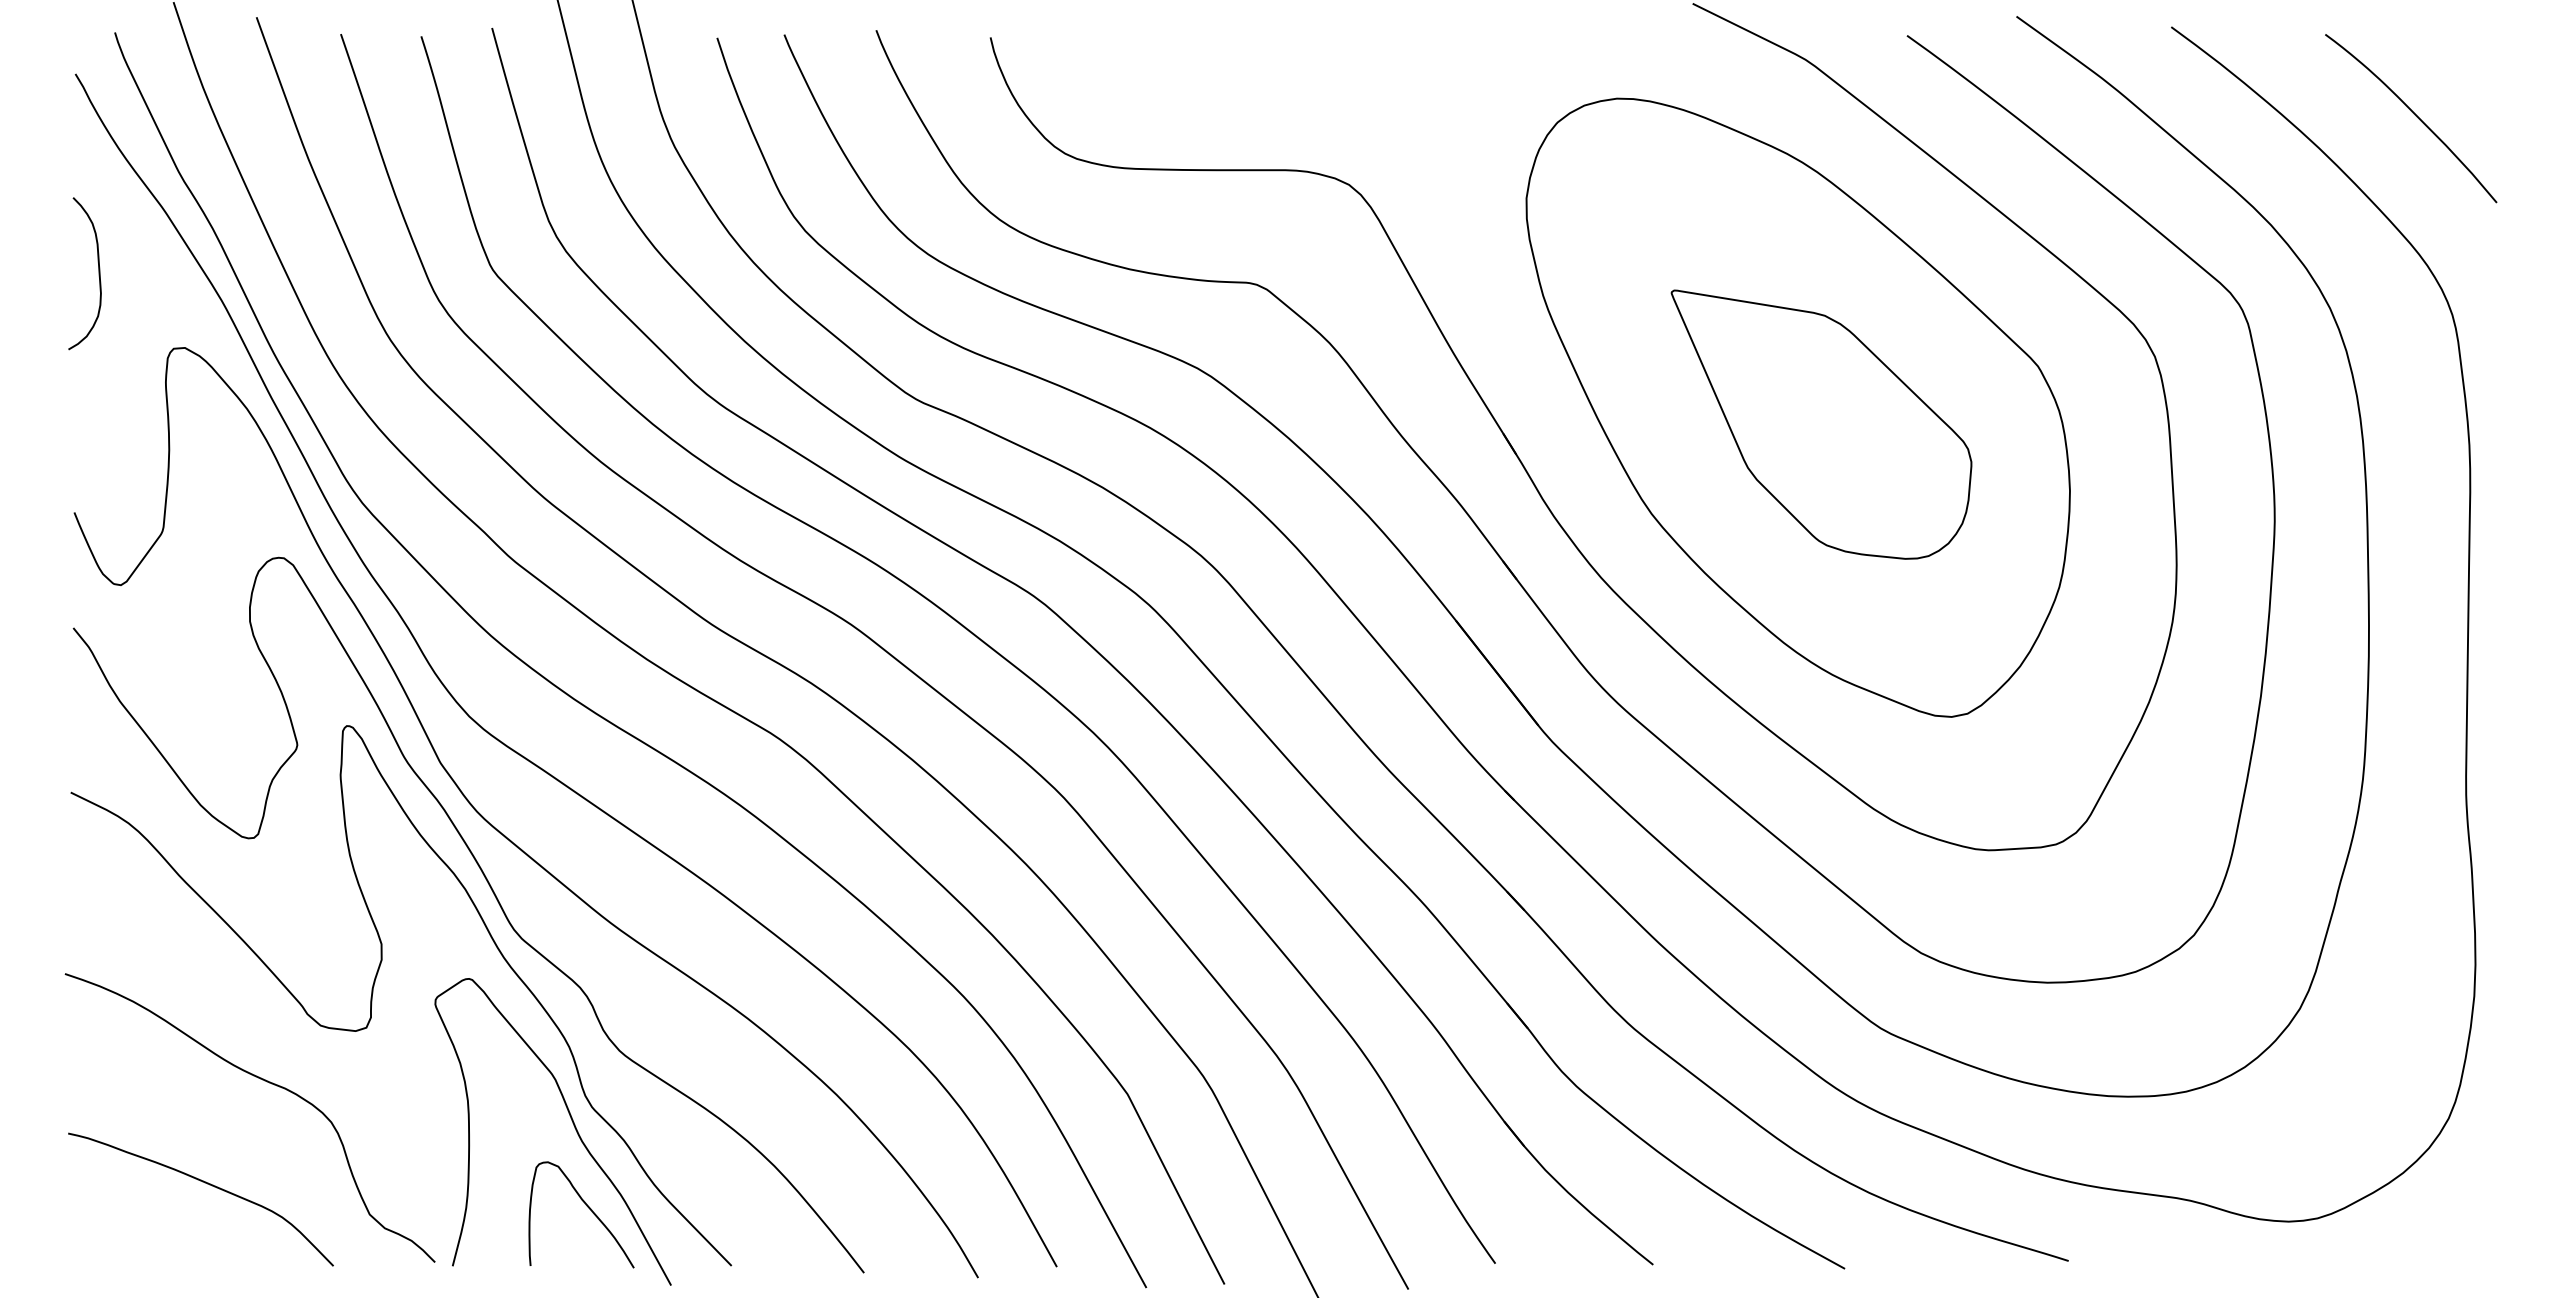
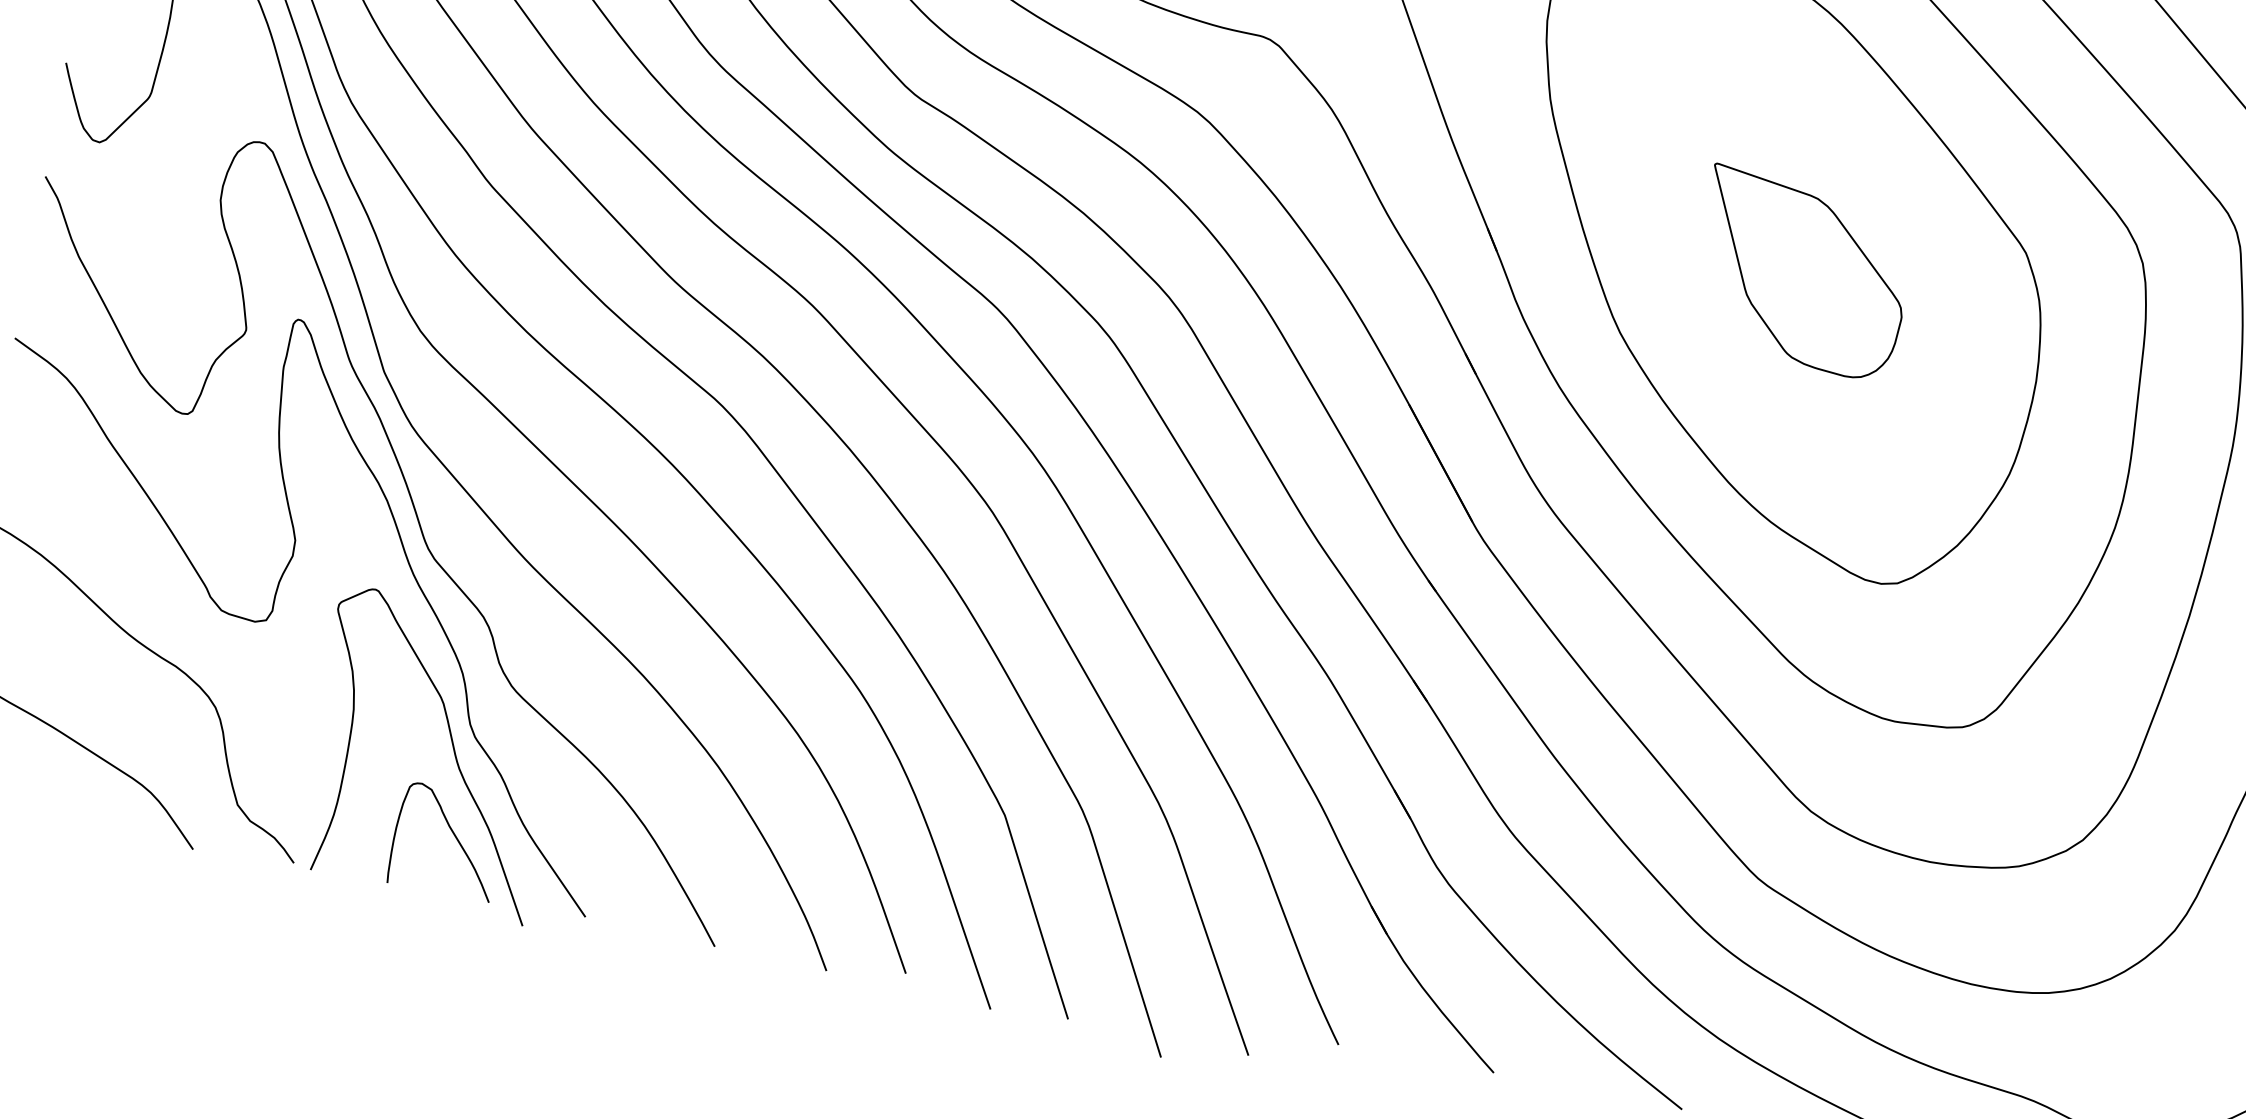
part: (1821, 424) -> (1802, 273), size x0.7

